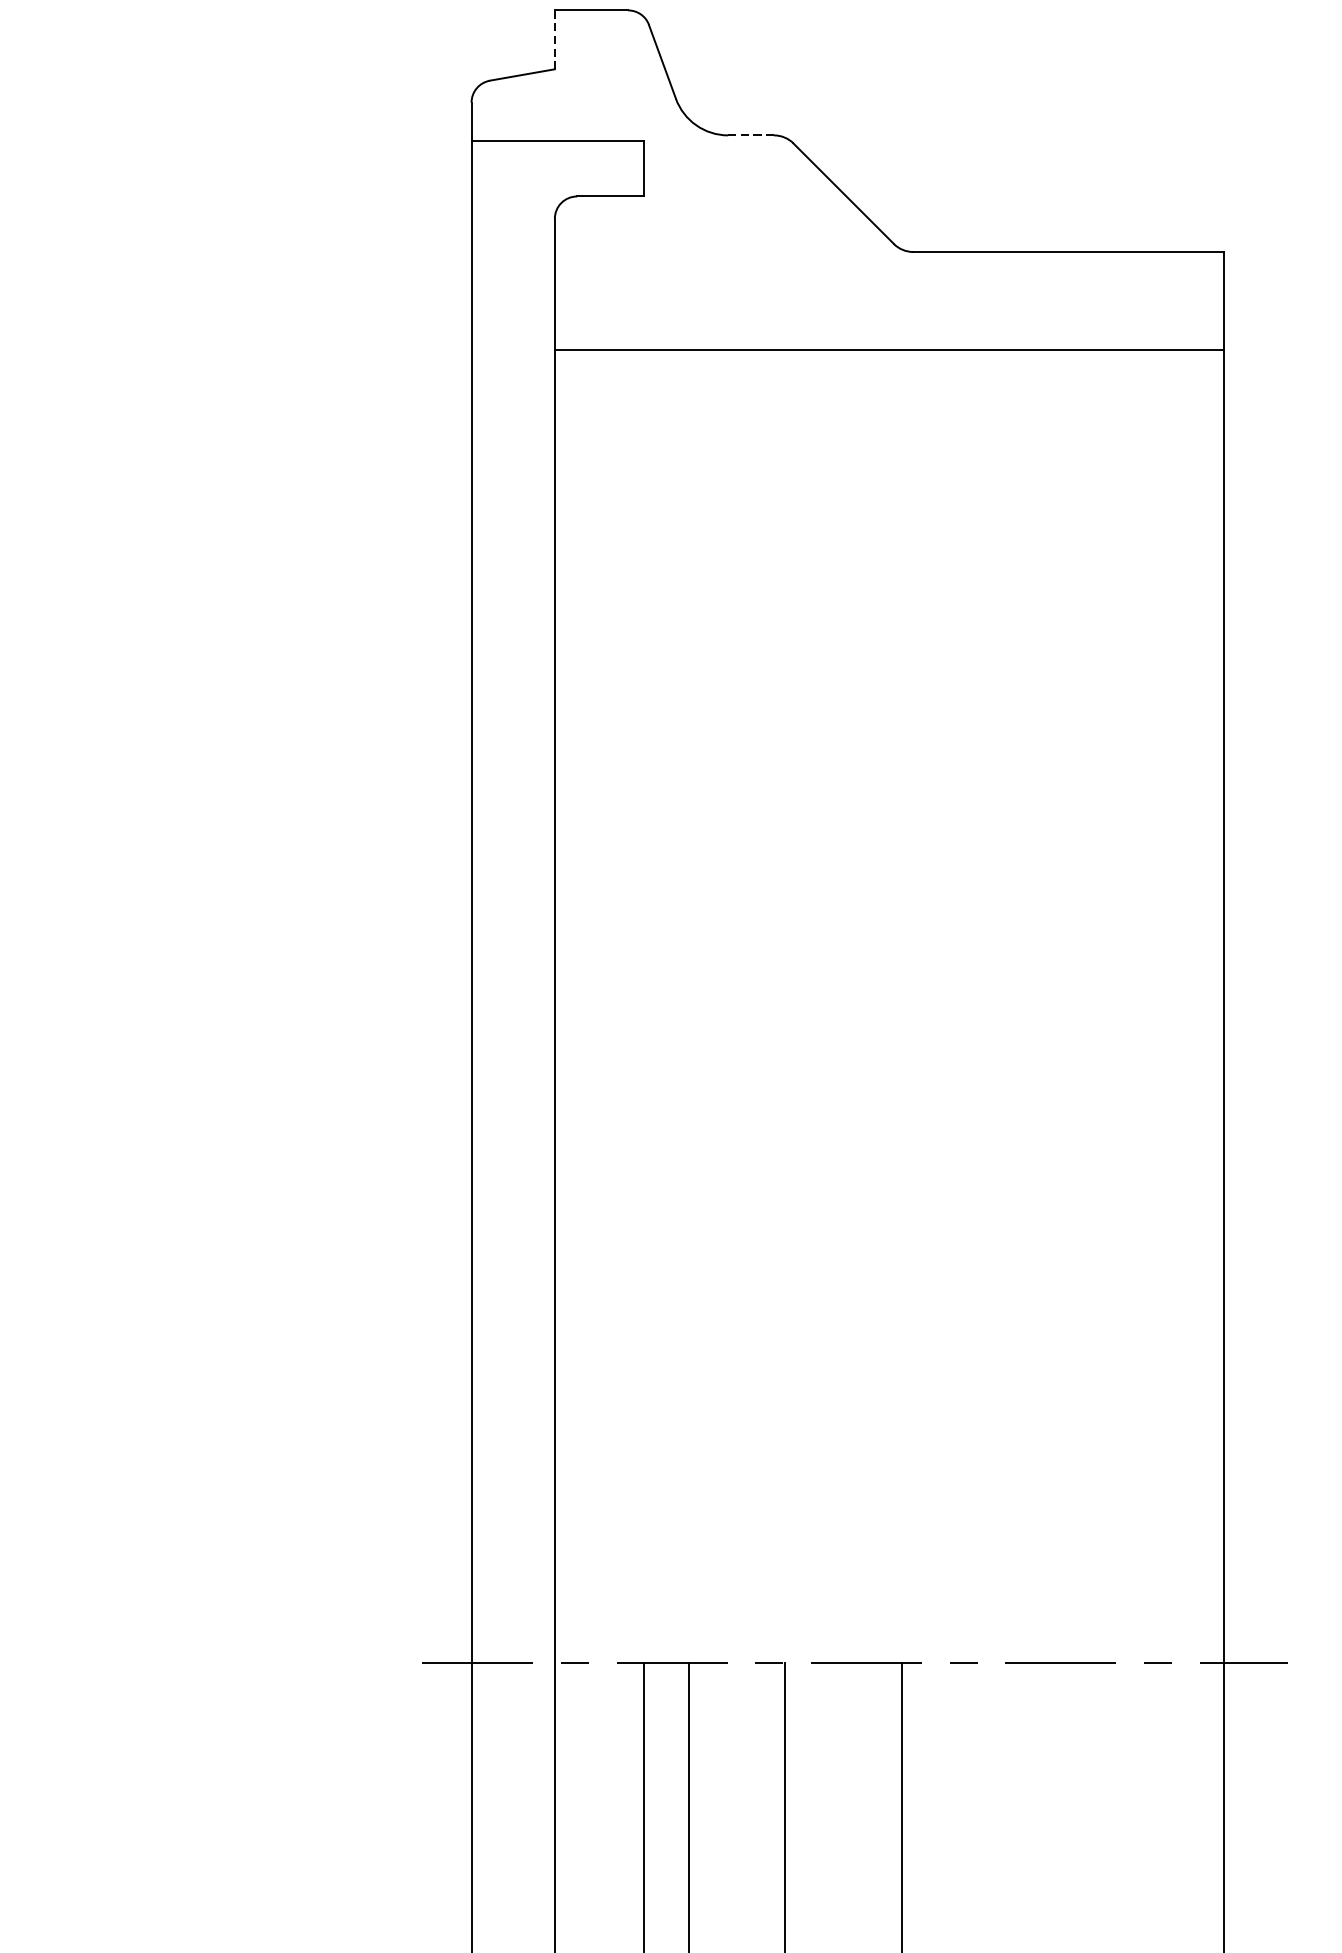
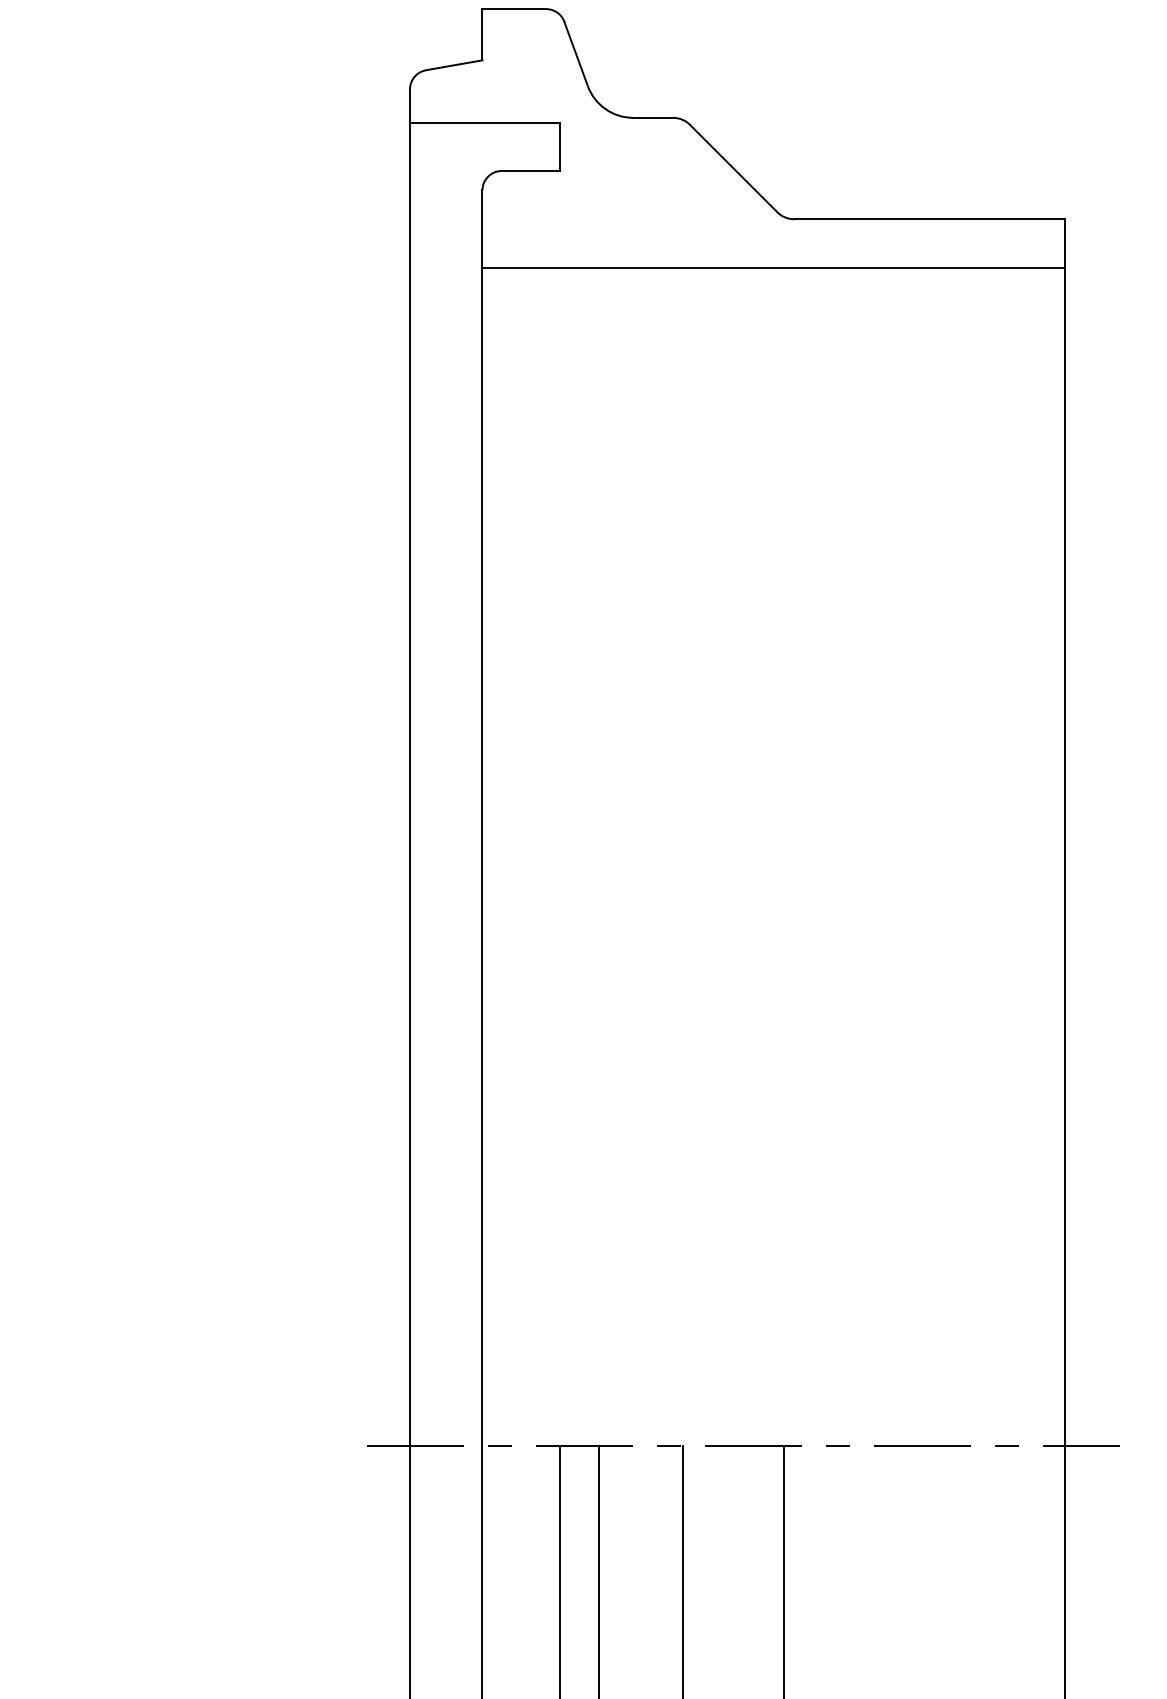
line: (554, 39) -> (482, 34), dashed -> solid
line: (751, 134) -> (653, 117), dashed -> solid
line: (889, 349) -> (773, 267), moved

